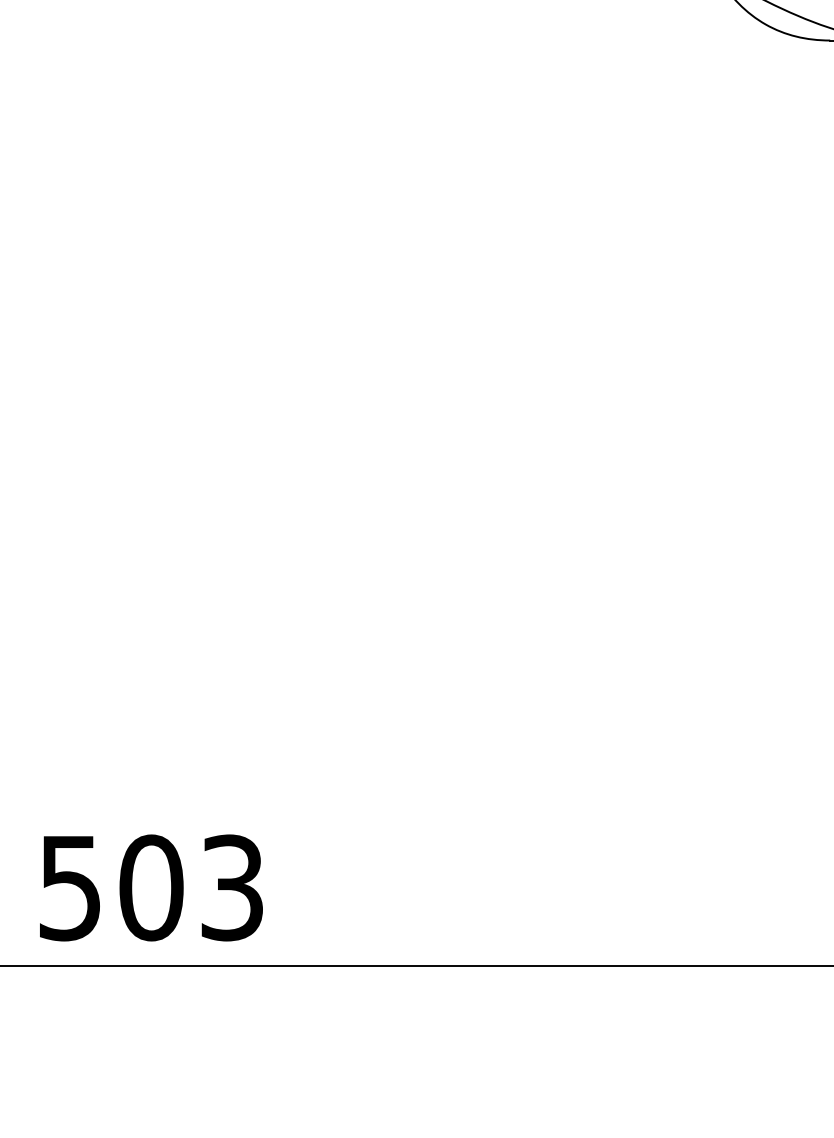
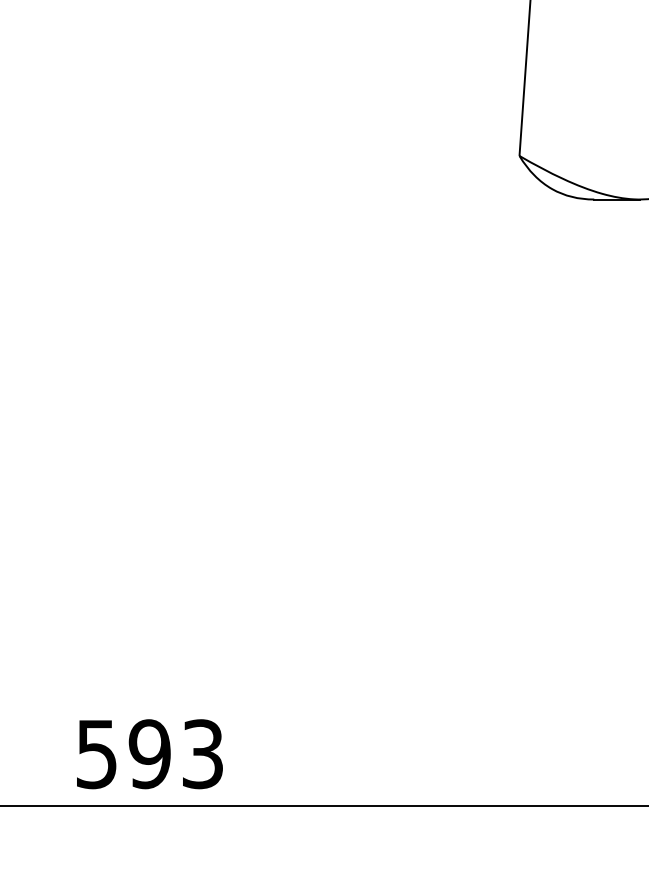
text: (150, 888) -> (149, 754), 503 -> 593

